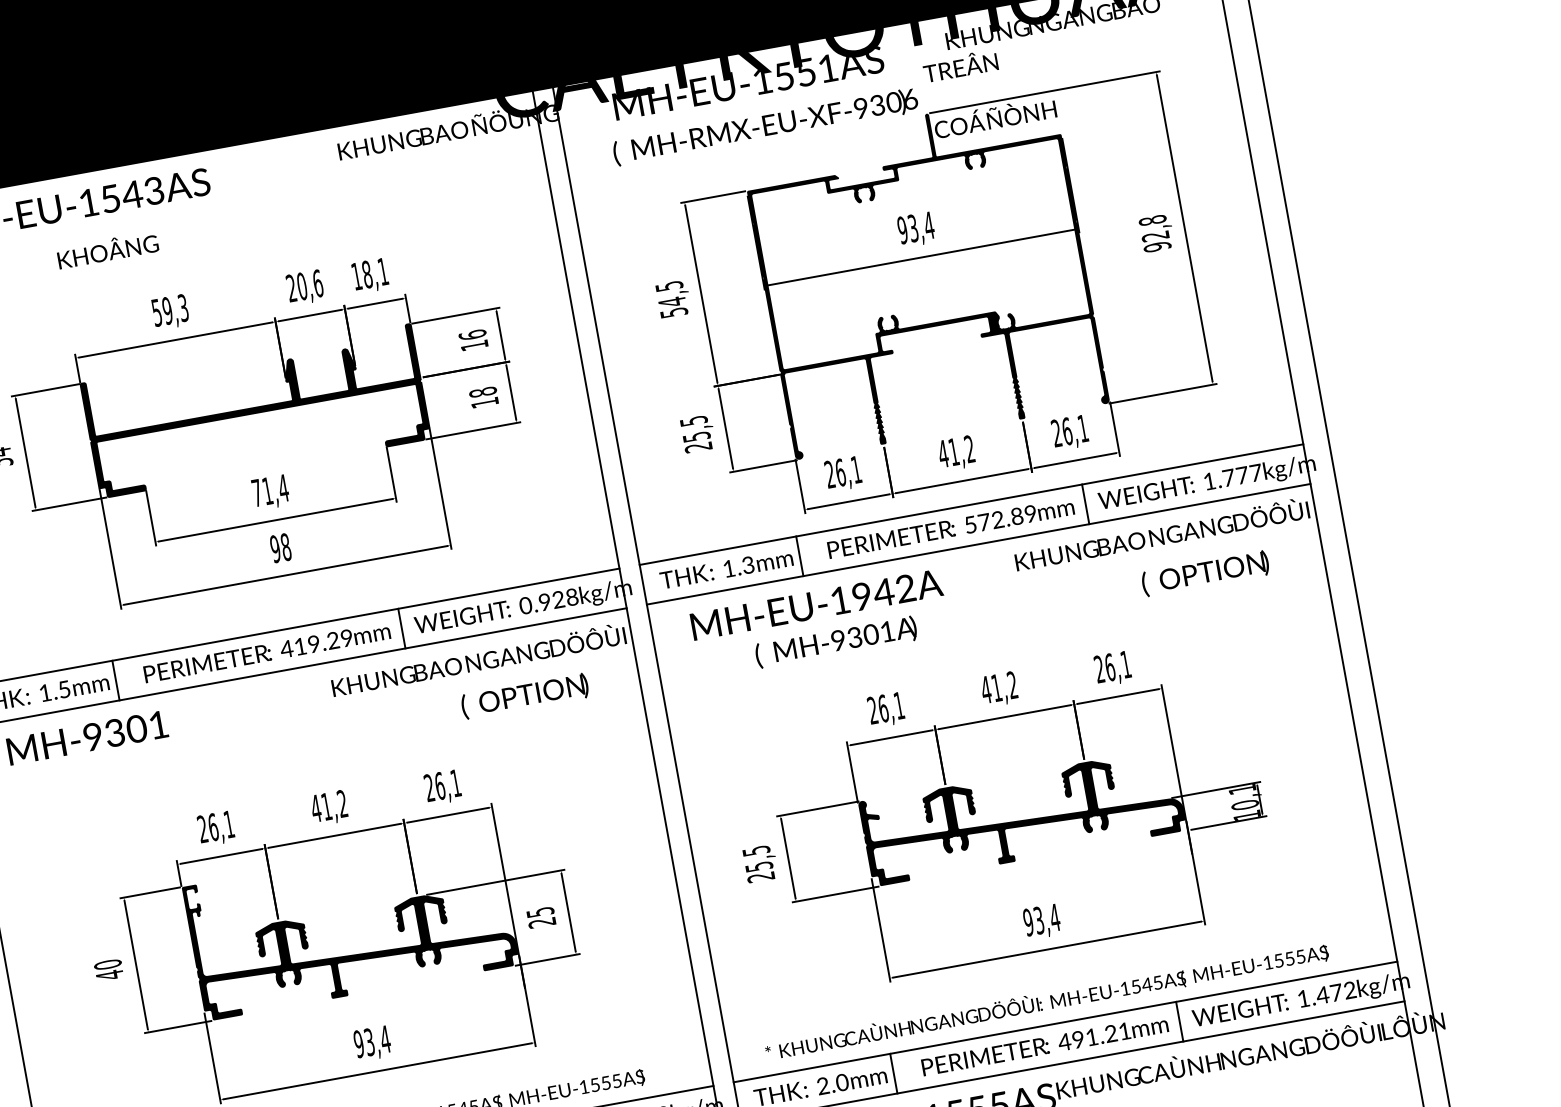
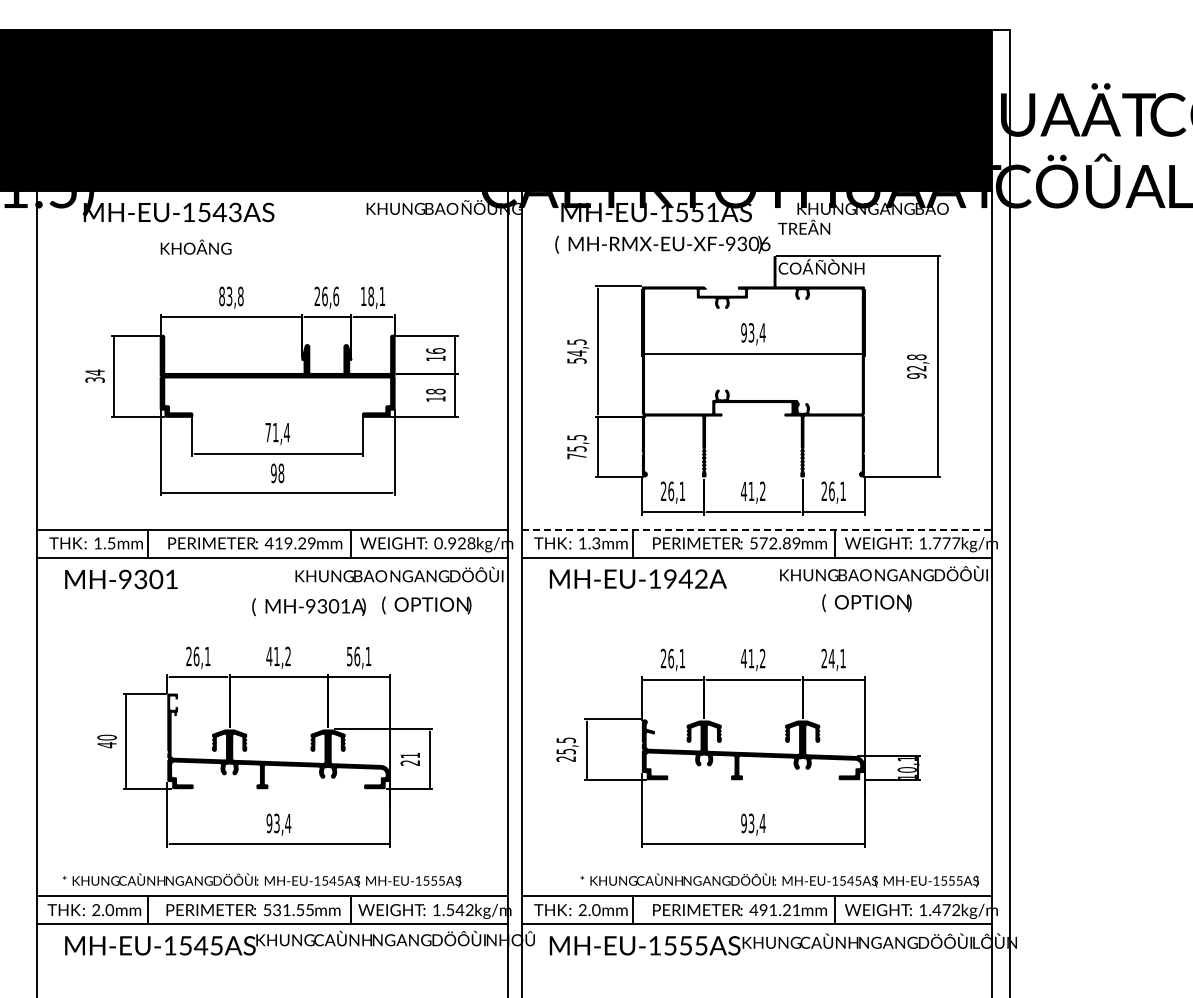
text: (301, 285) -> (324, 295), 20,6 -> 26,6
text: (170, 310) -> (231, 296), 59,3 -> 83,8
text: (698, 447) -> (576, 456), 25,5 -> 75,5
line: (972, 504) -> (757, 529), solid -> dashed
text: (1204, 574) -> (866, 603), moved
text: (835, 642) -> (308, 607), moved
text: (1109, 667) -> (831, 658), 26,1 -> 24,1
text: (429, 788) -> (349, 656), 26,1 -> 56,1
text: (540, 912) -> (410, 755), 25 -> 21
text: (1046, 1002) -> (779, 880), moved

